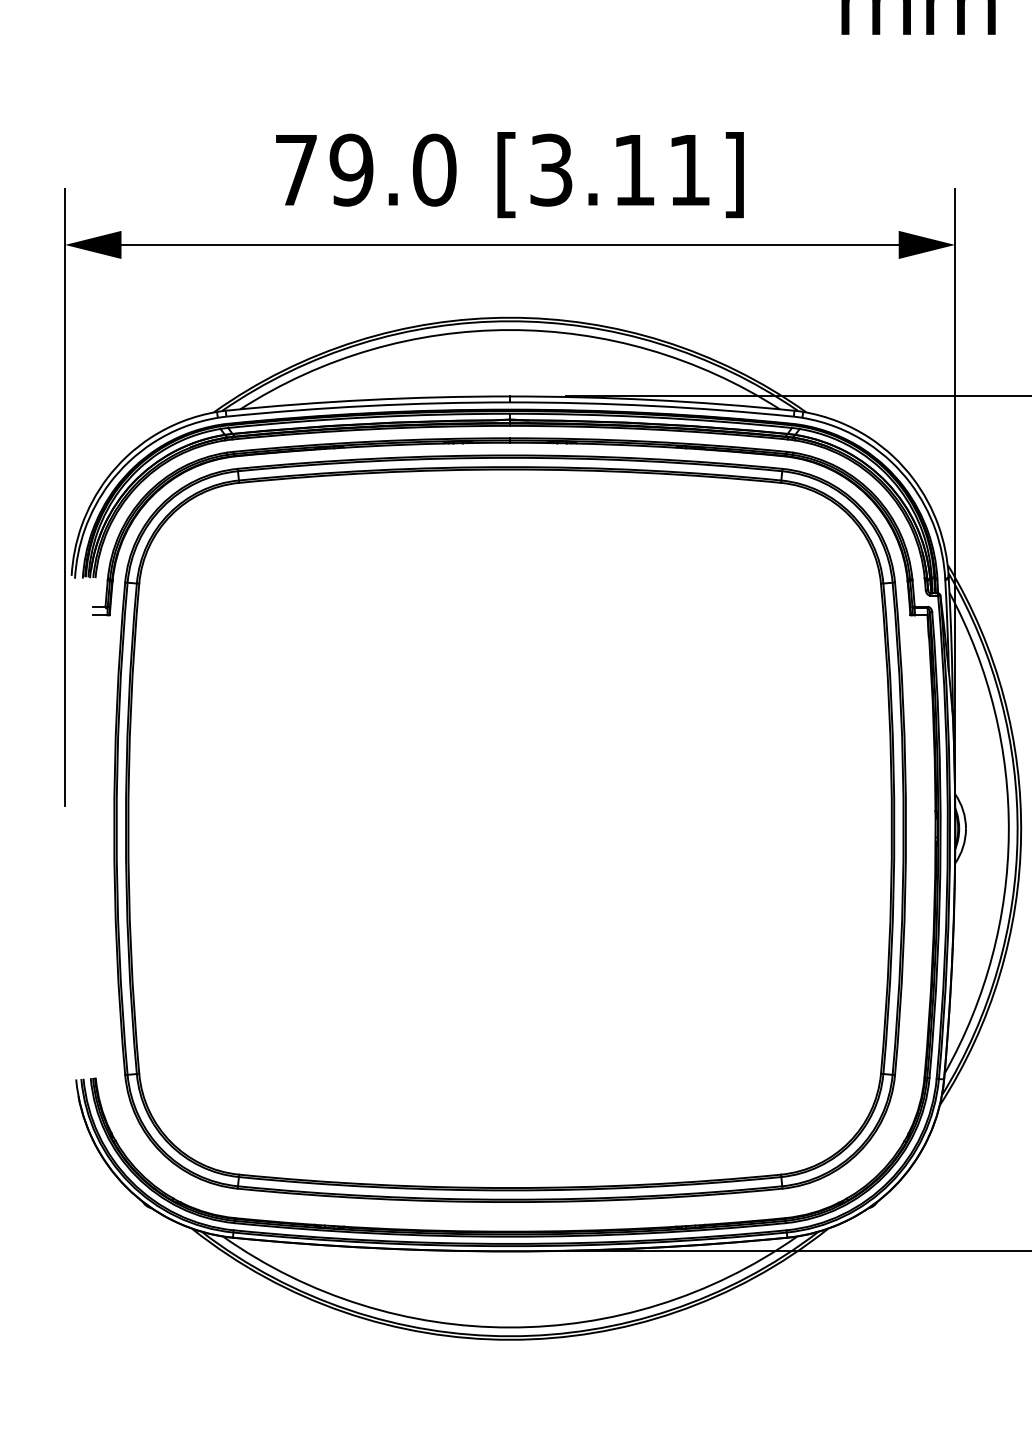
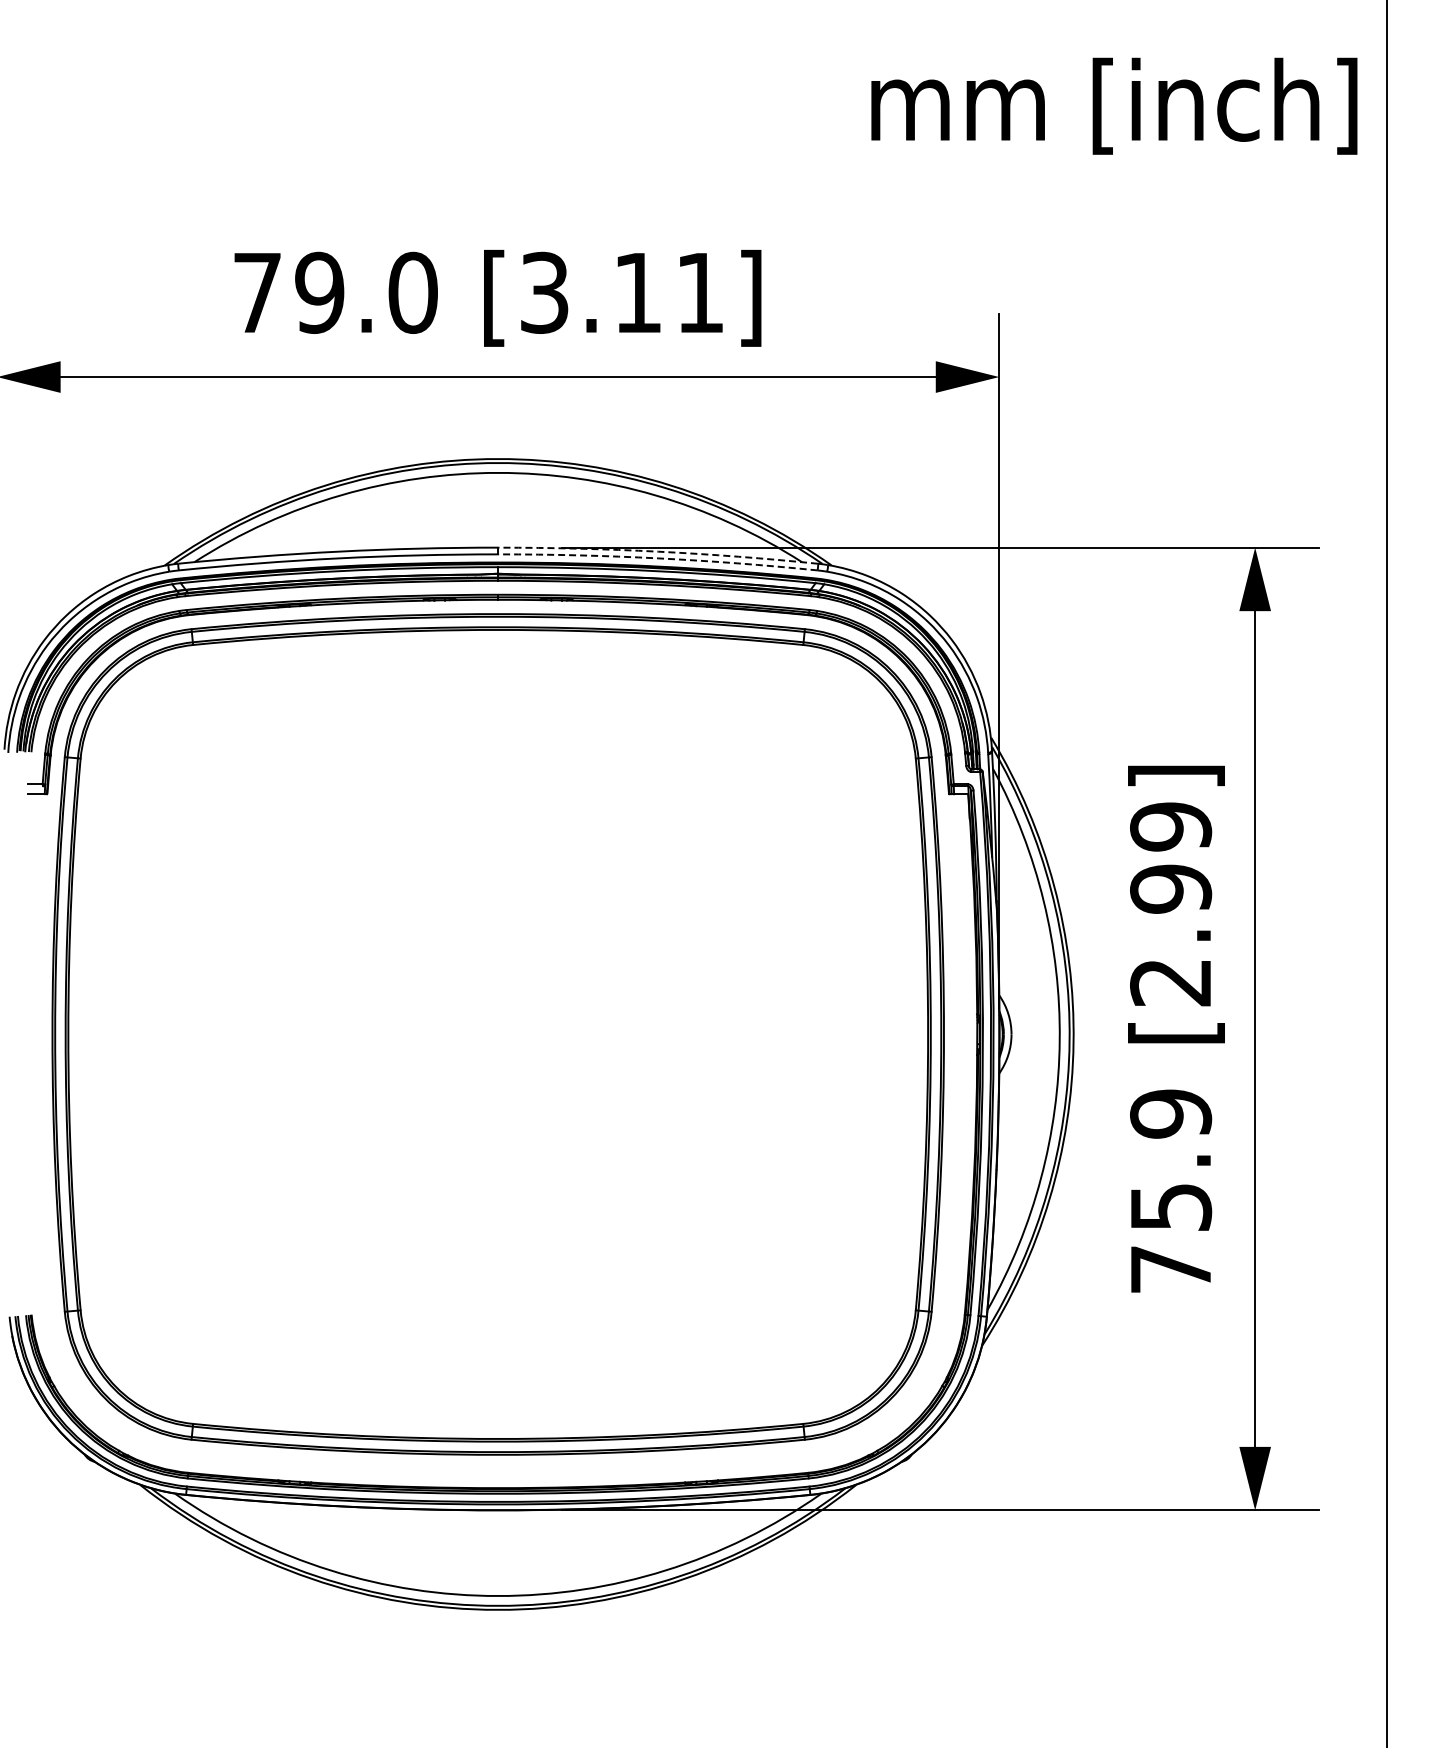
arc: (652, 399) -> (658, 551), solid -> dashed
arc: (652, 406) -> (658, 558), solid -> dashed

